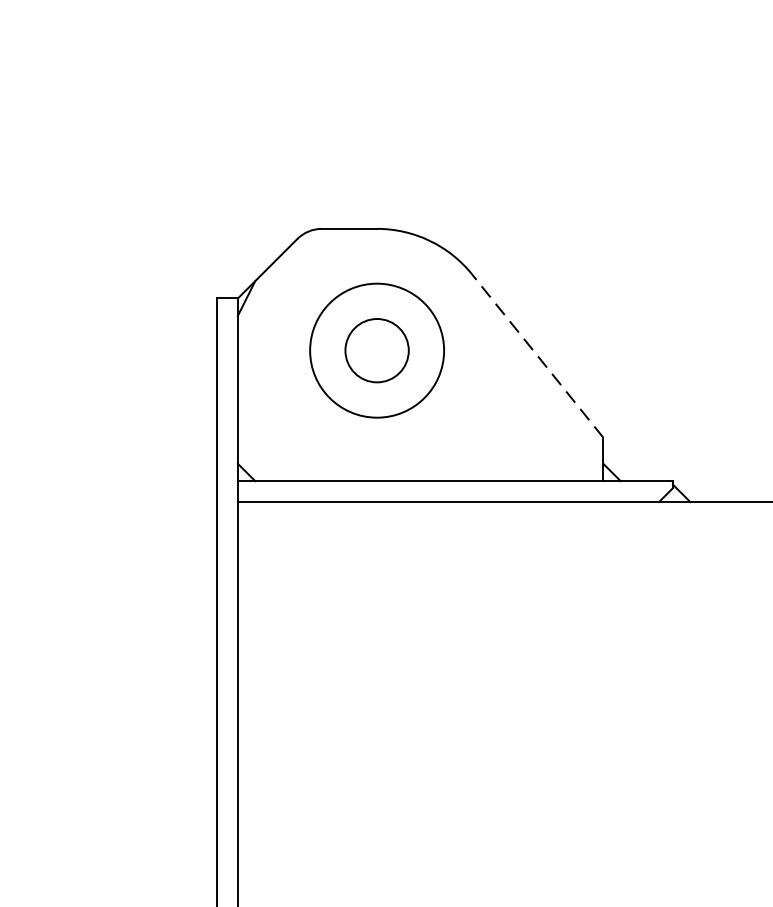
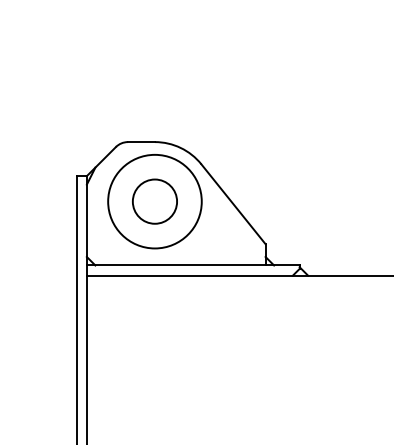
circle: (376, 350) -> (154, 201), size x1.43
circle: (376, 350) -> (154, 201), size x1.43
line: (537, 354) -> (233, 203), dashed -> solid

